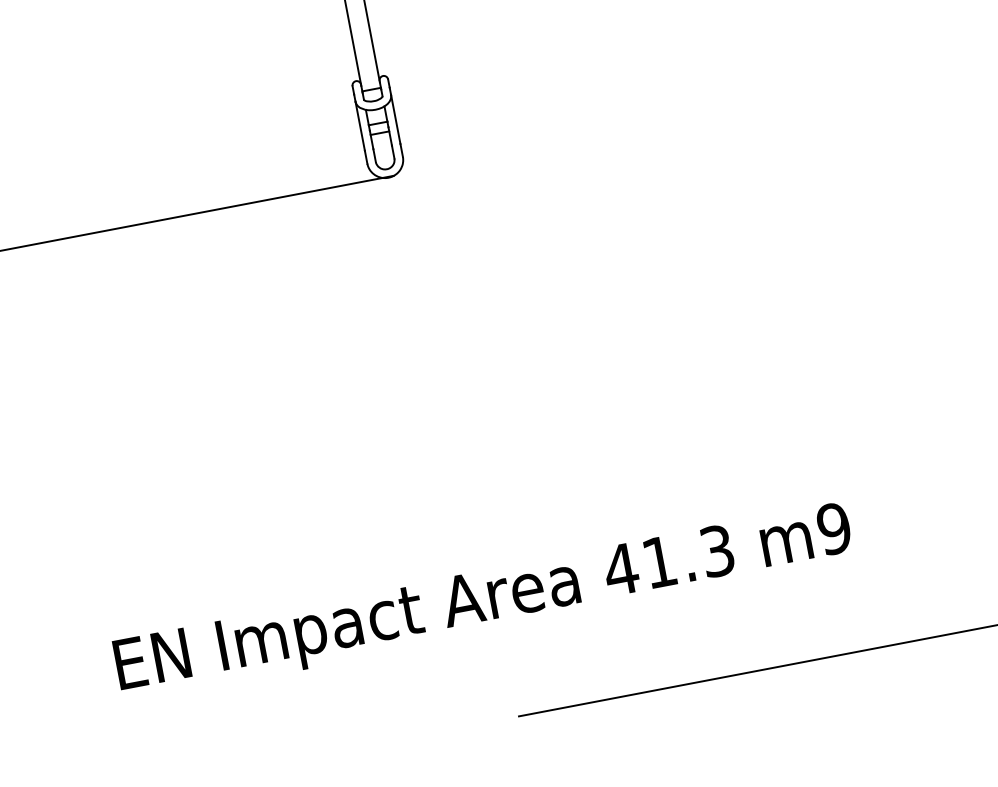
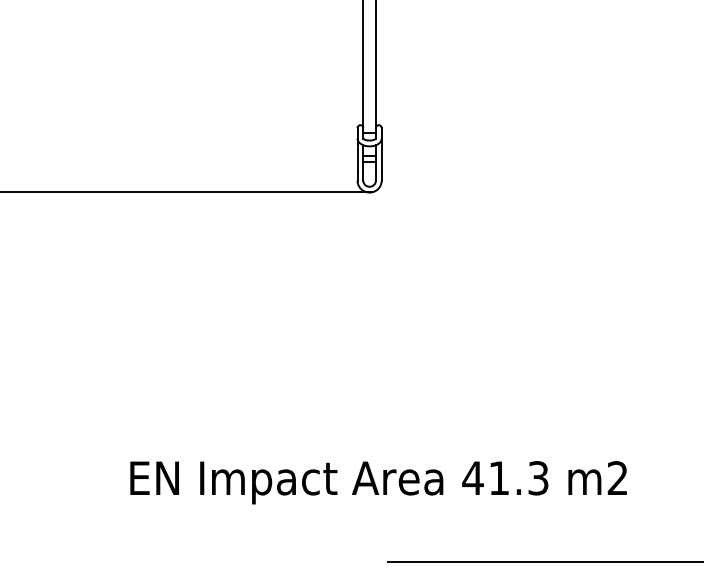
text: (833, 529) -> (617, 478), m9 -> m2

